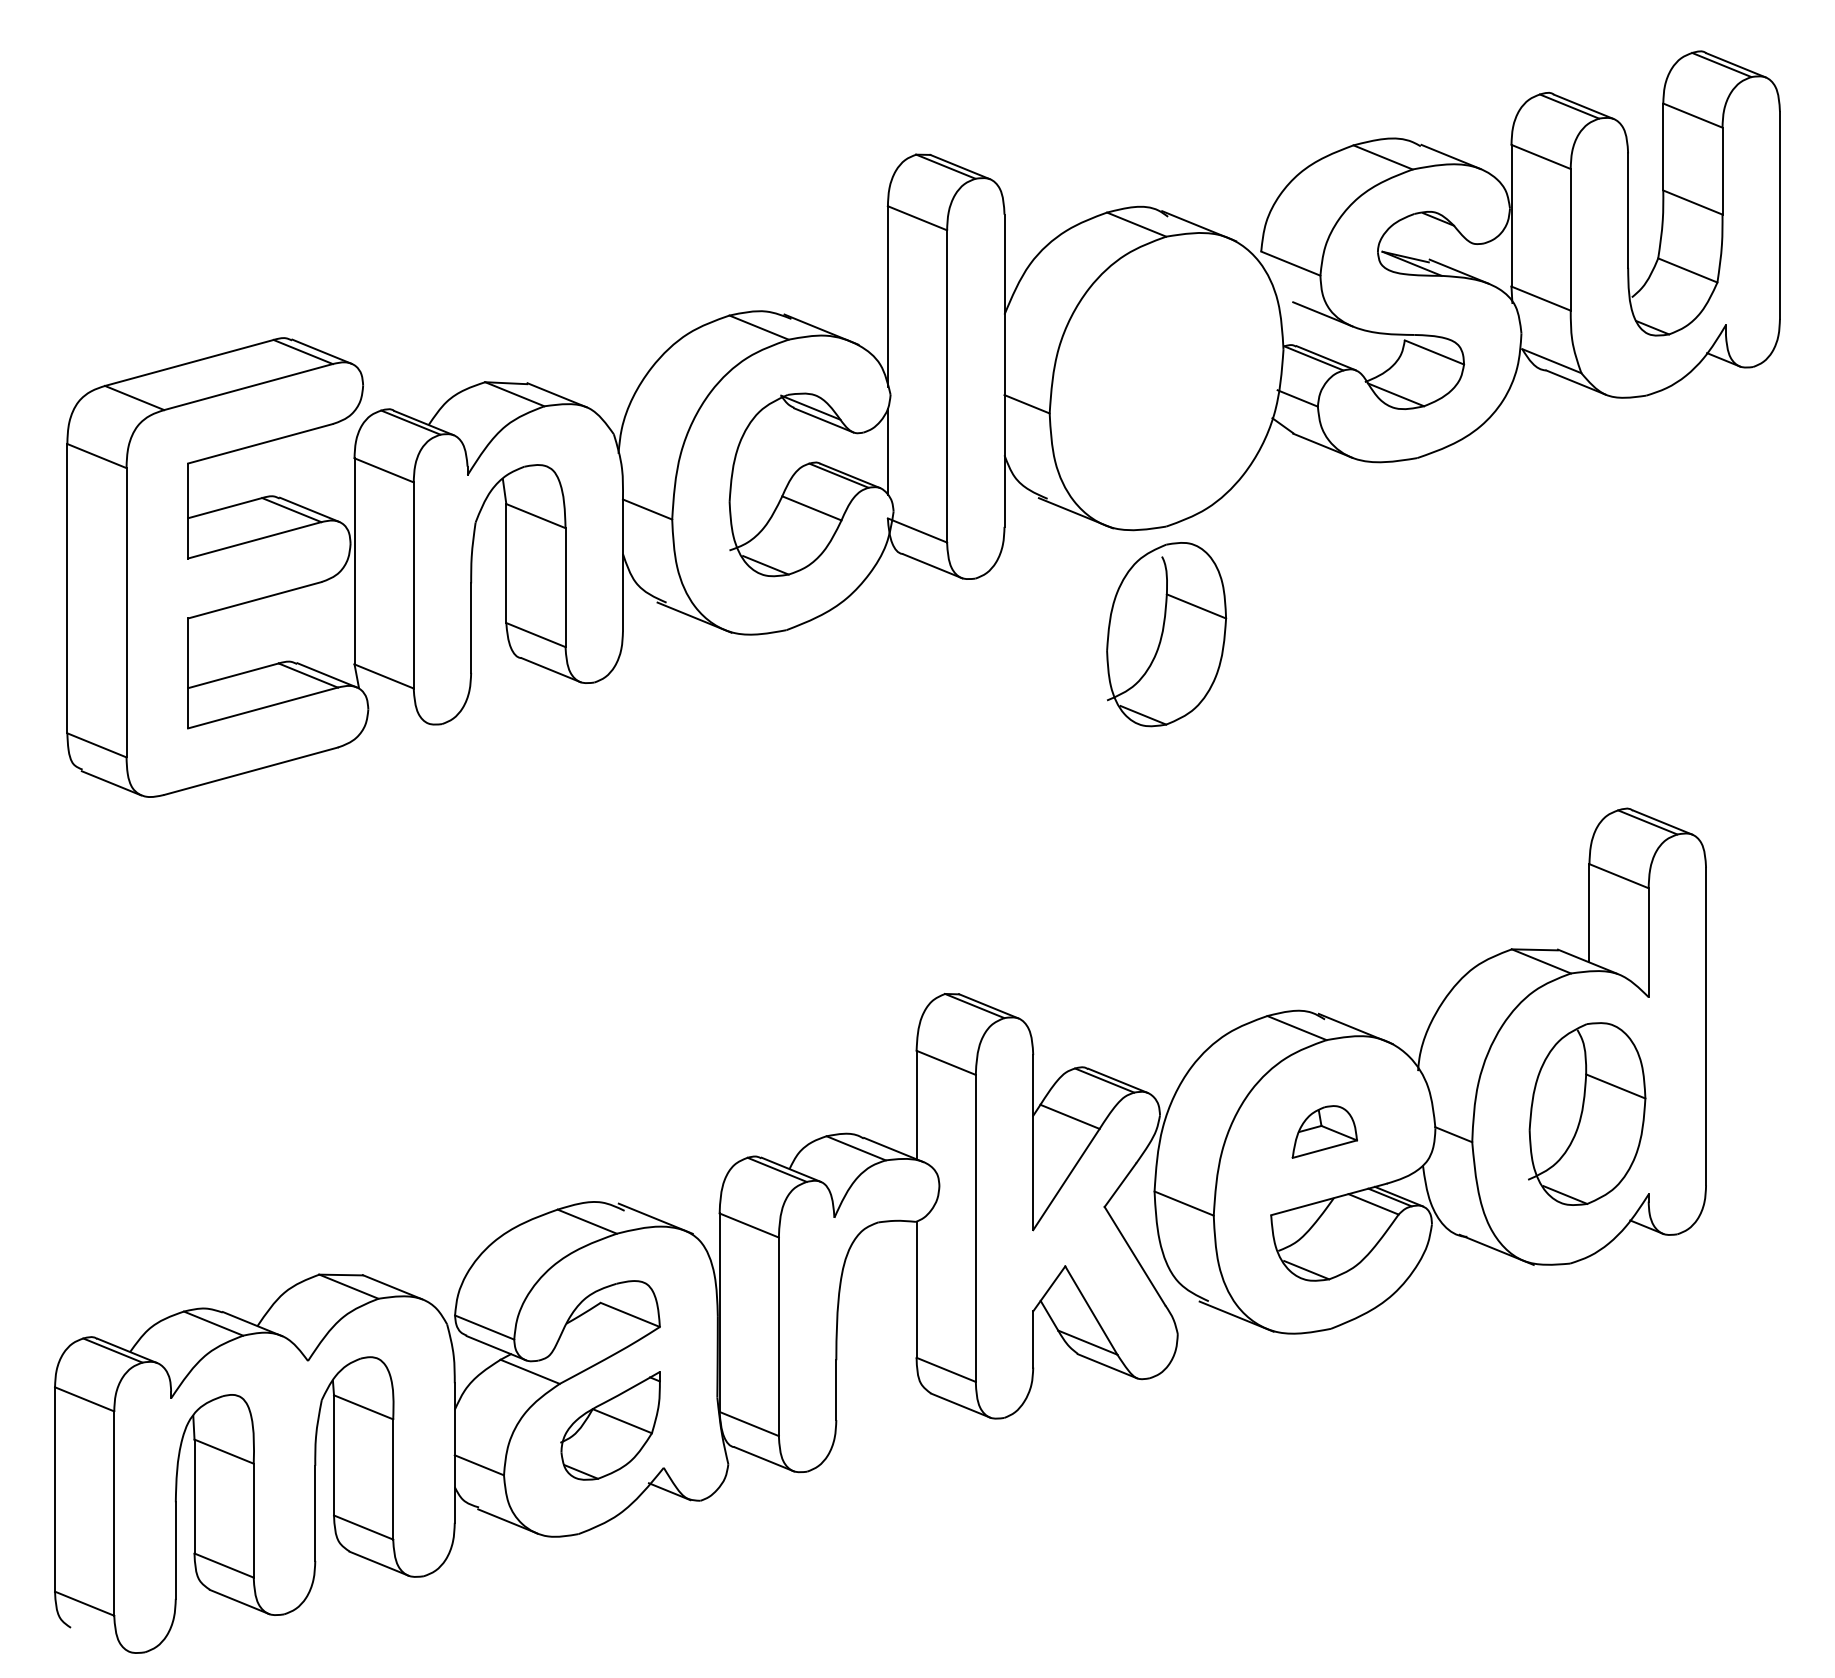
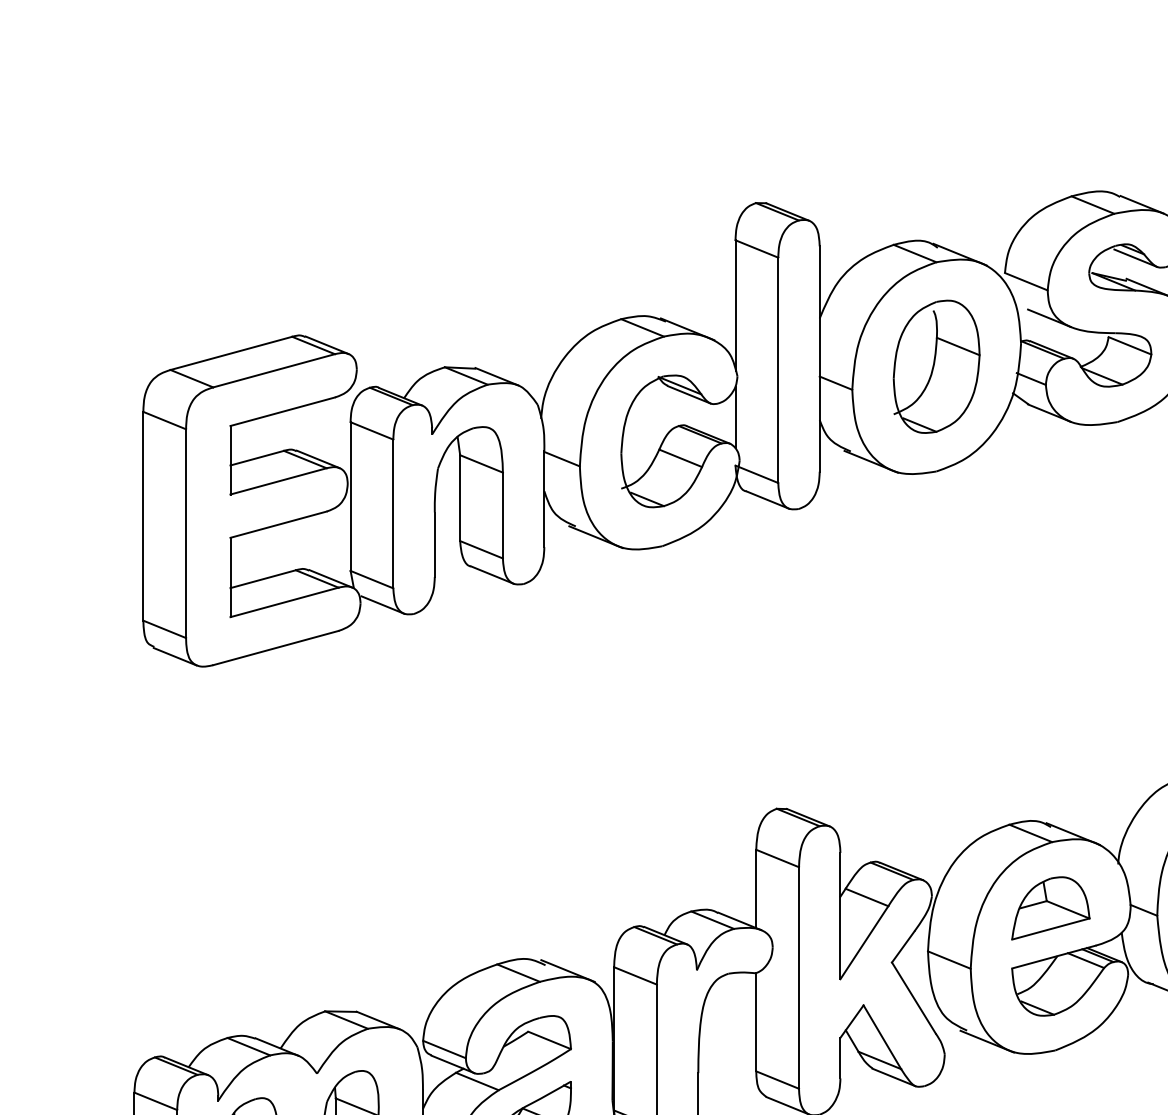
line: (1442, 231) -> (1135, 258), added
part: (1166, 634) -> (936, 366), moved
line: (399, 711) -> (383, 604), added
part: (1324, 1131) -> (1050, 908), size x1.67

